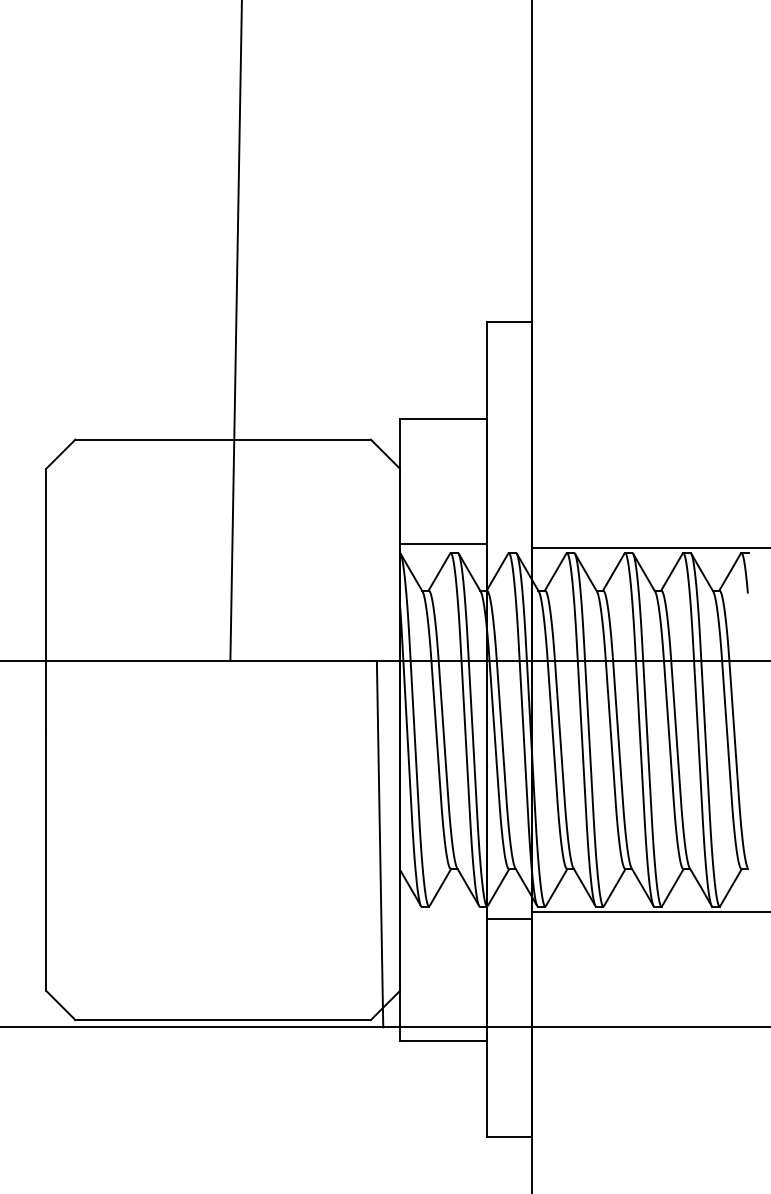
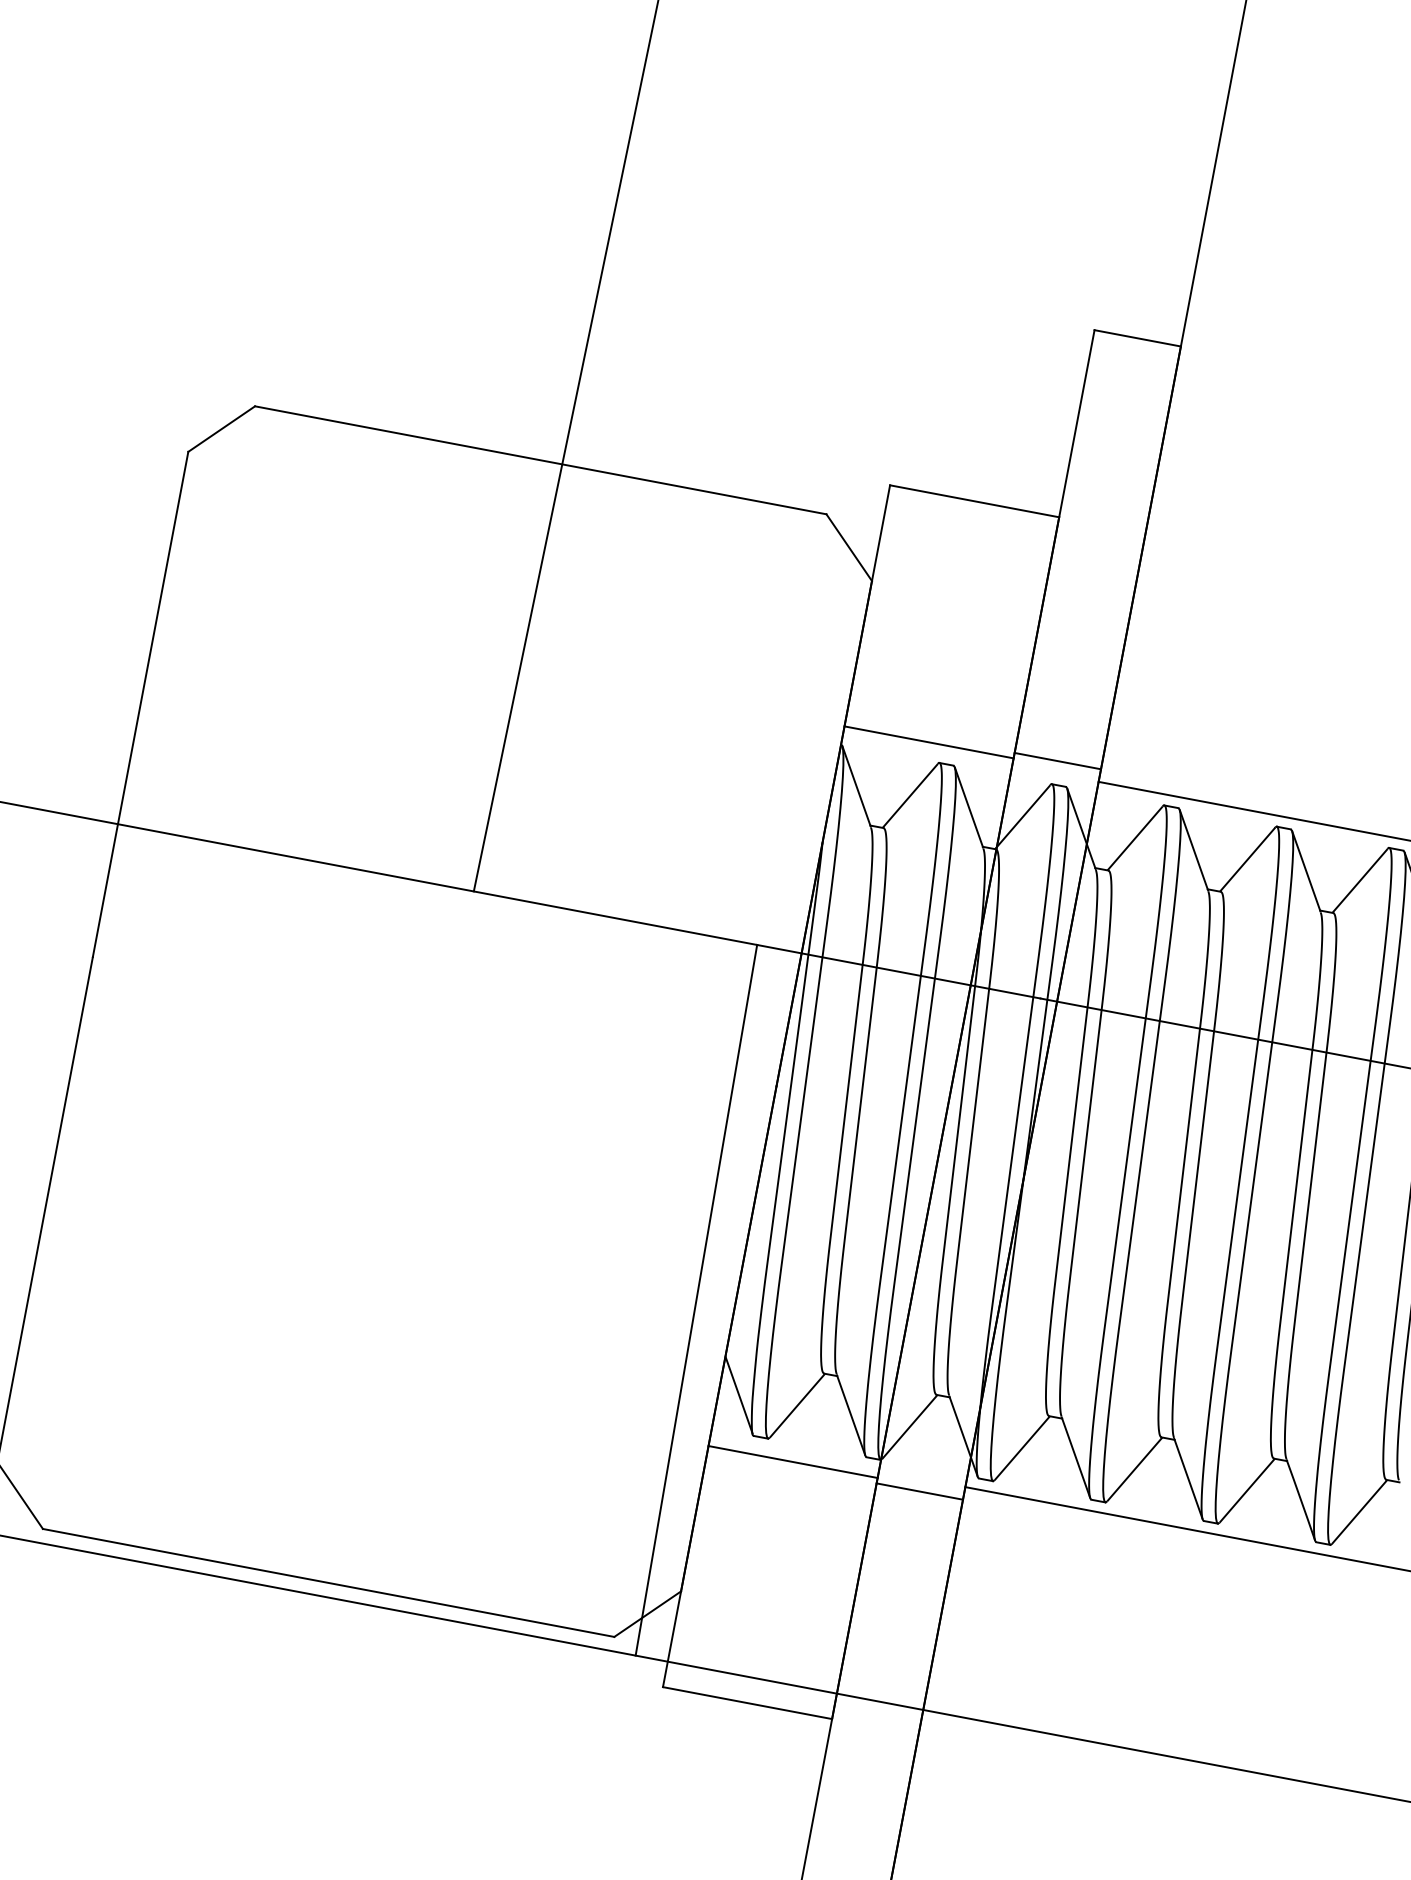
line: (509, 541) -> (1057, 762), added
line: (443, 915) -> (793, 1461), added

